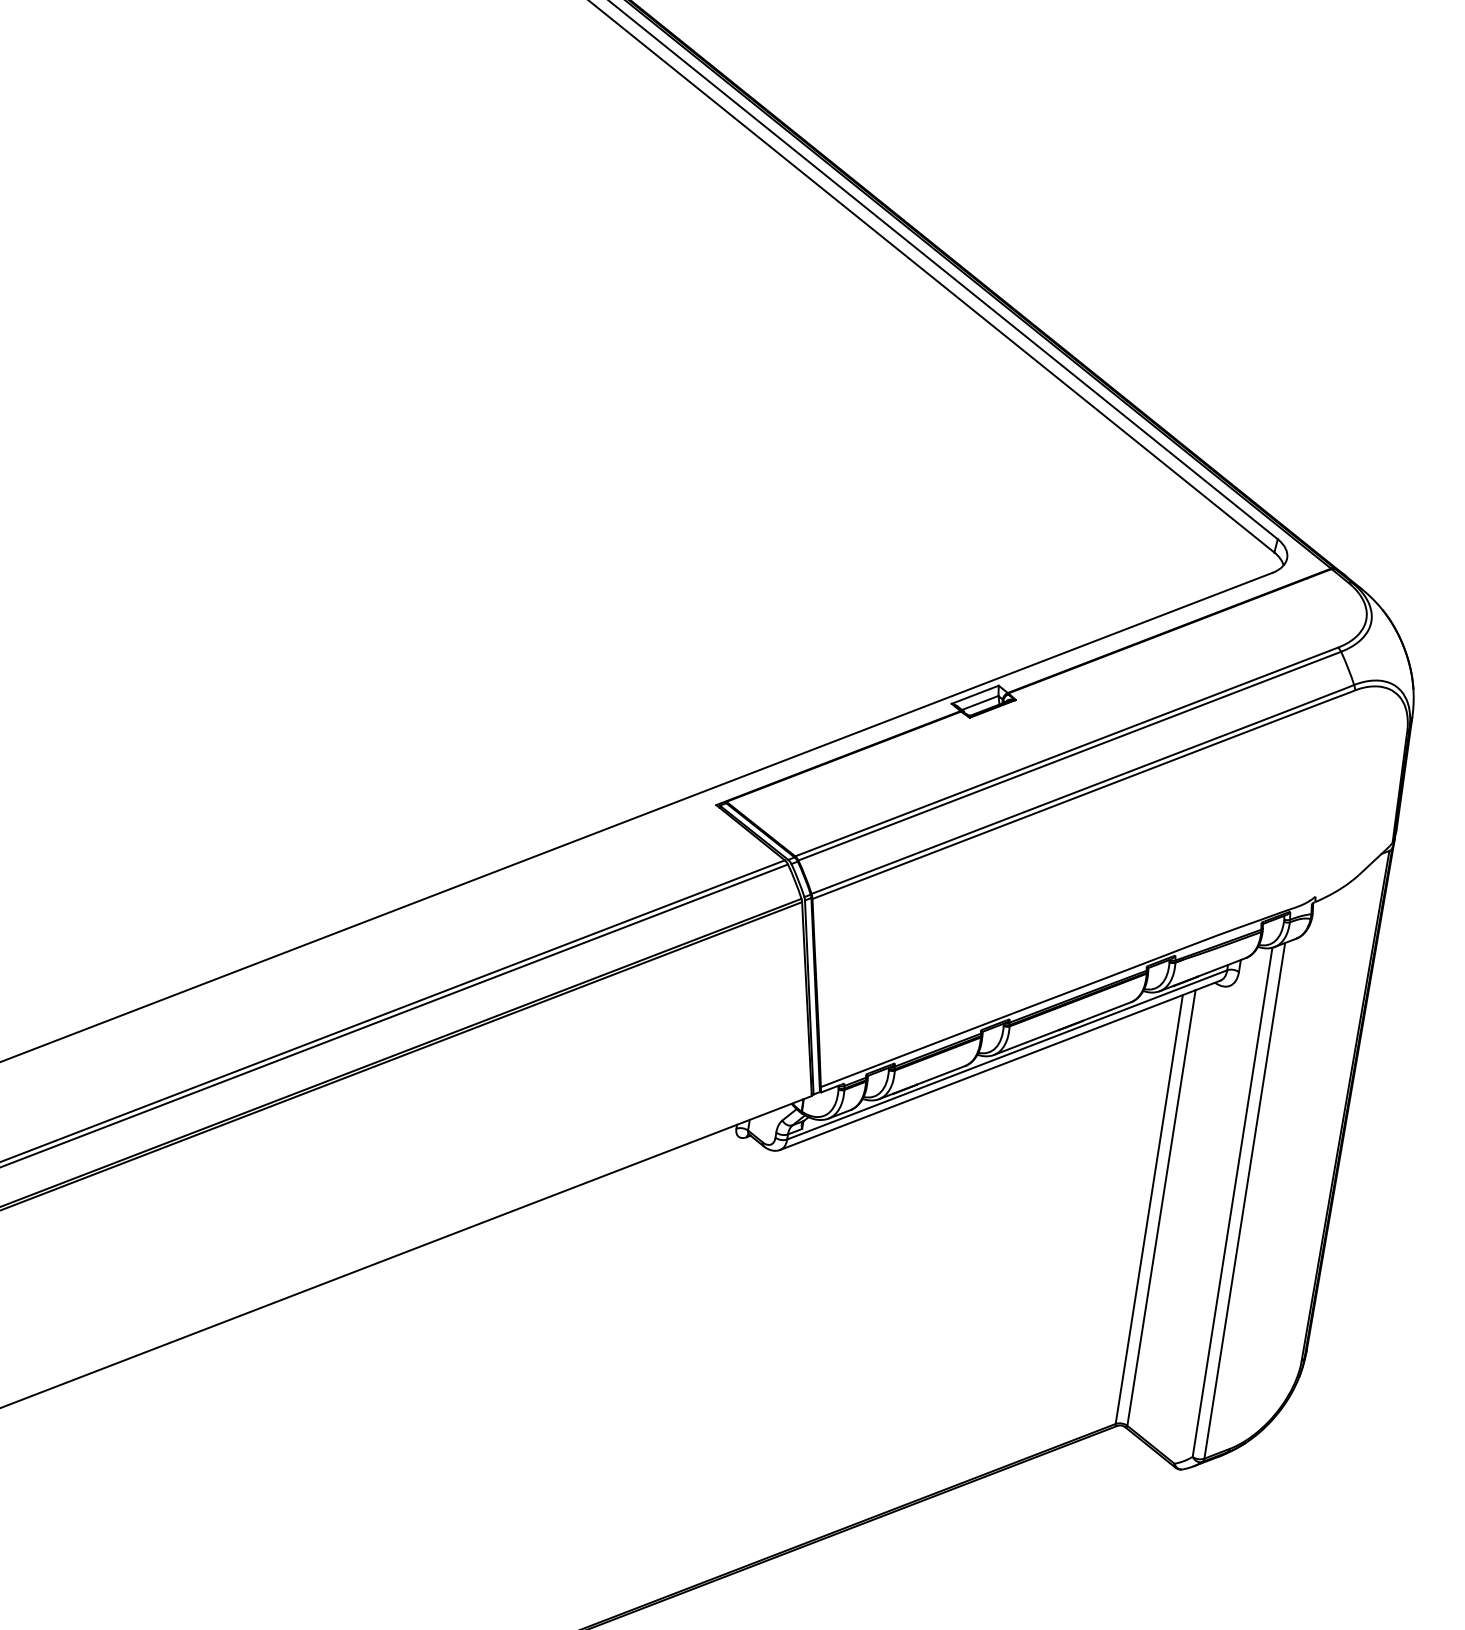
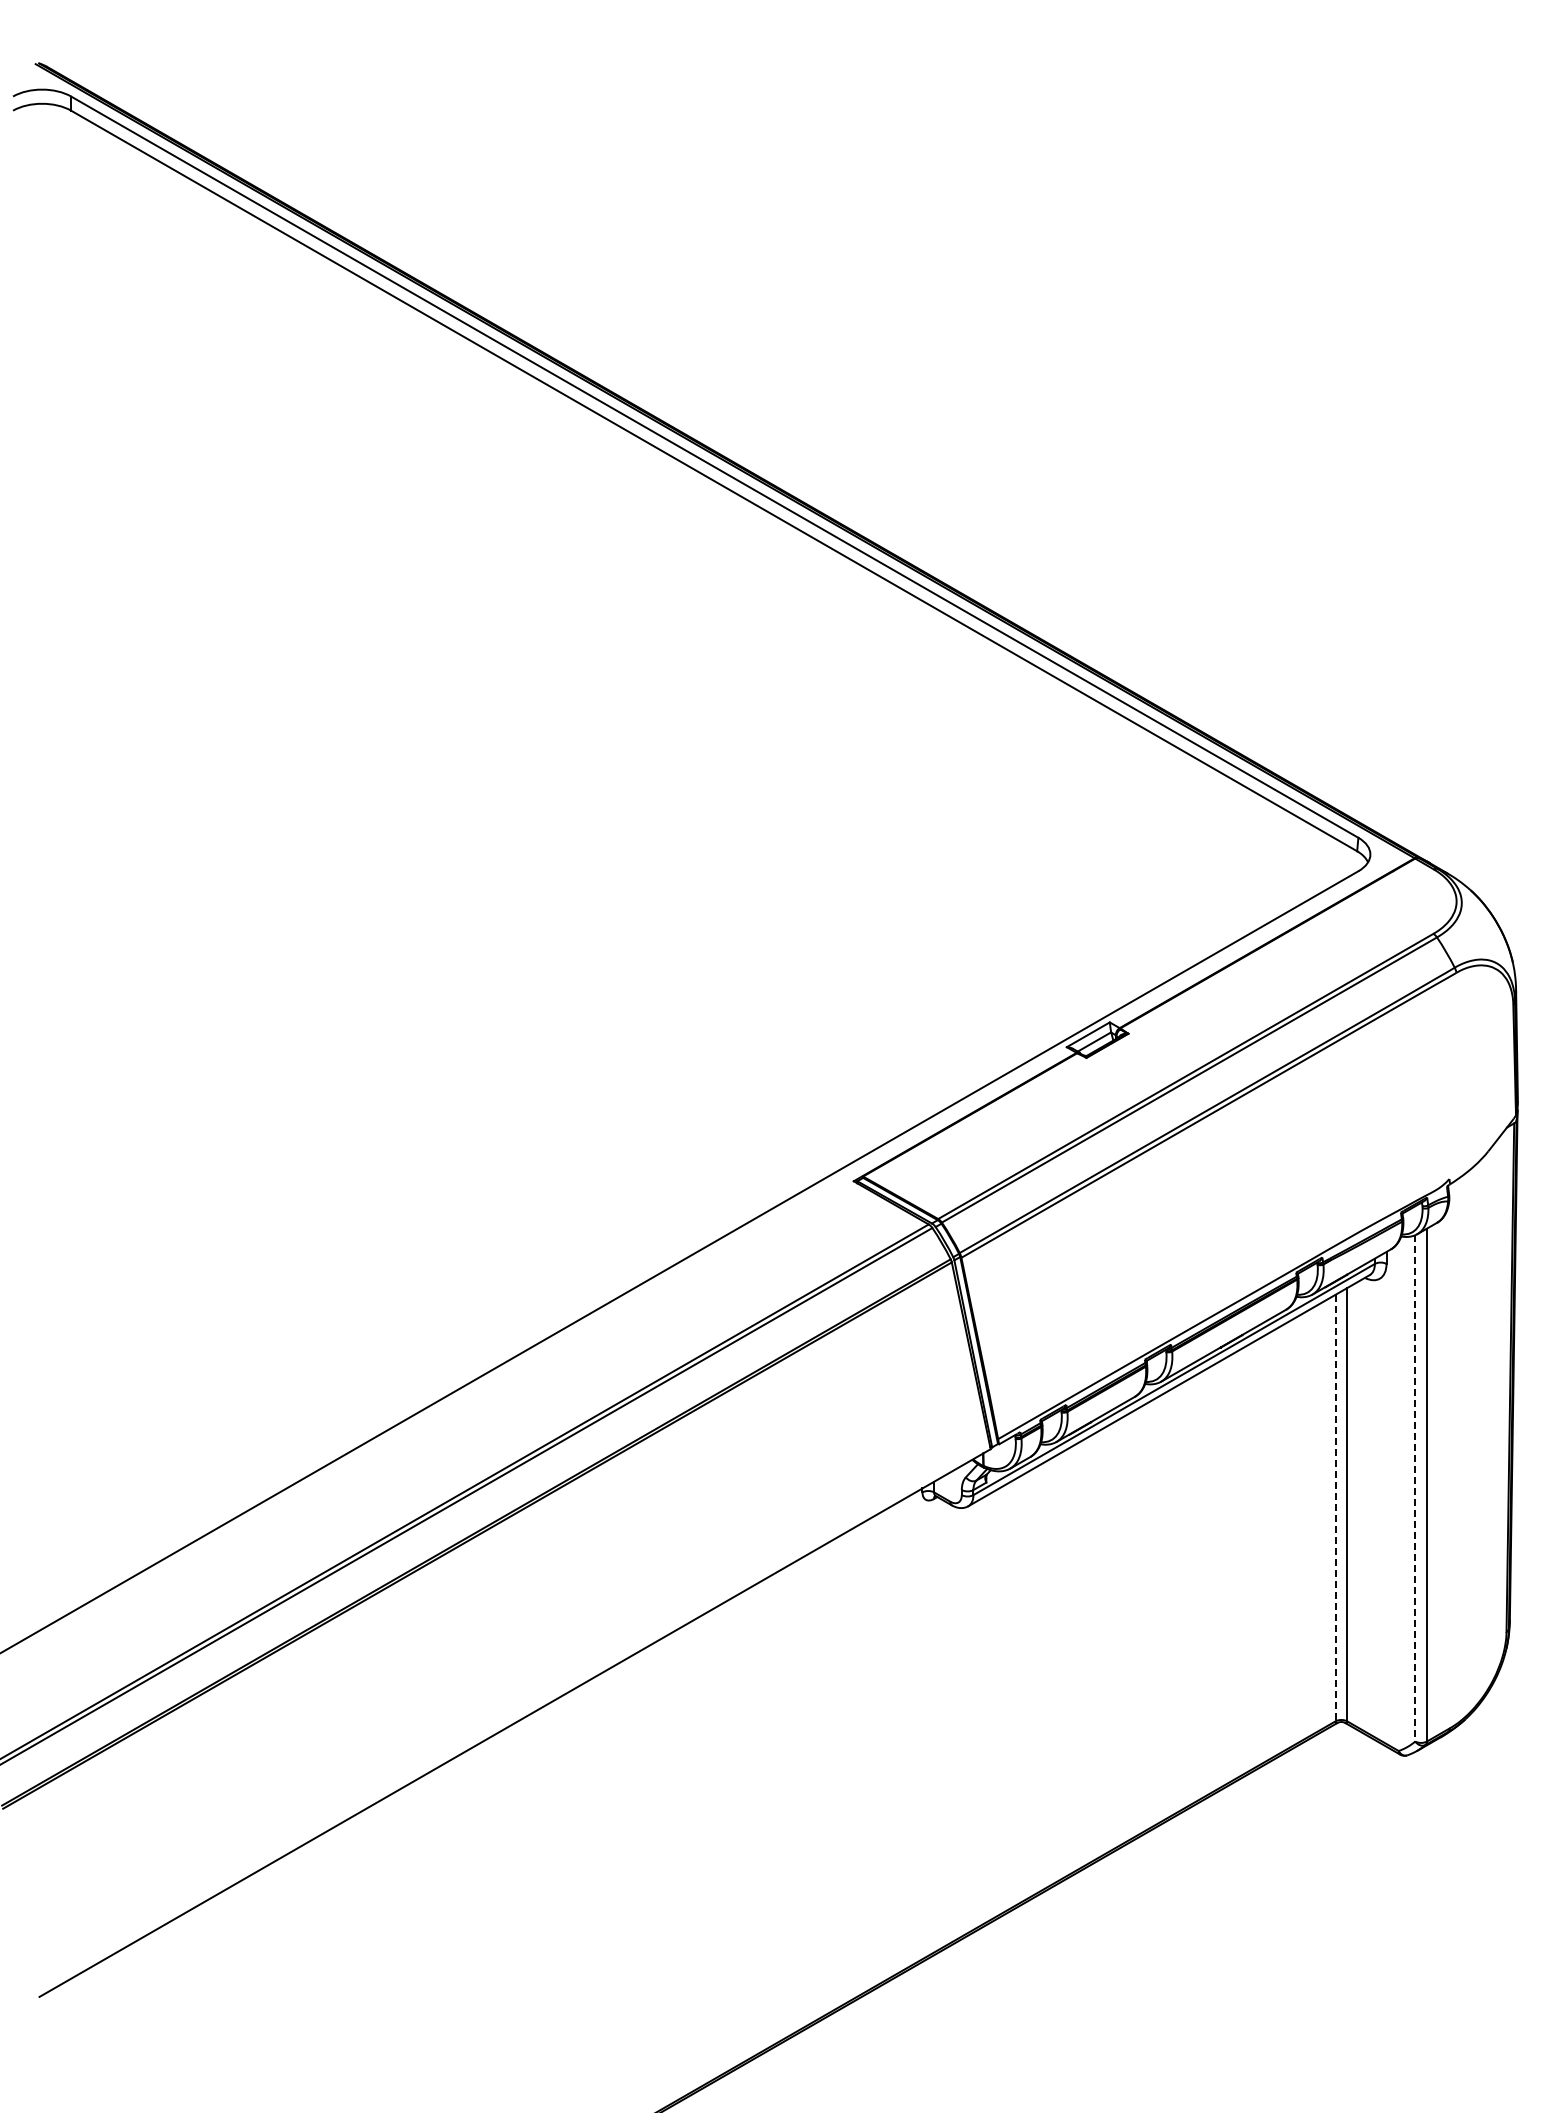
line: (1232, 1202) -> (1415, 1488), solid -> dashed
line: (1149, 1209) -> (1335, 1508), solid -> dashed

